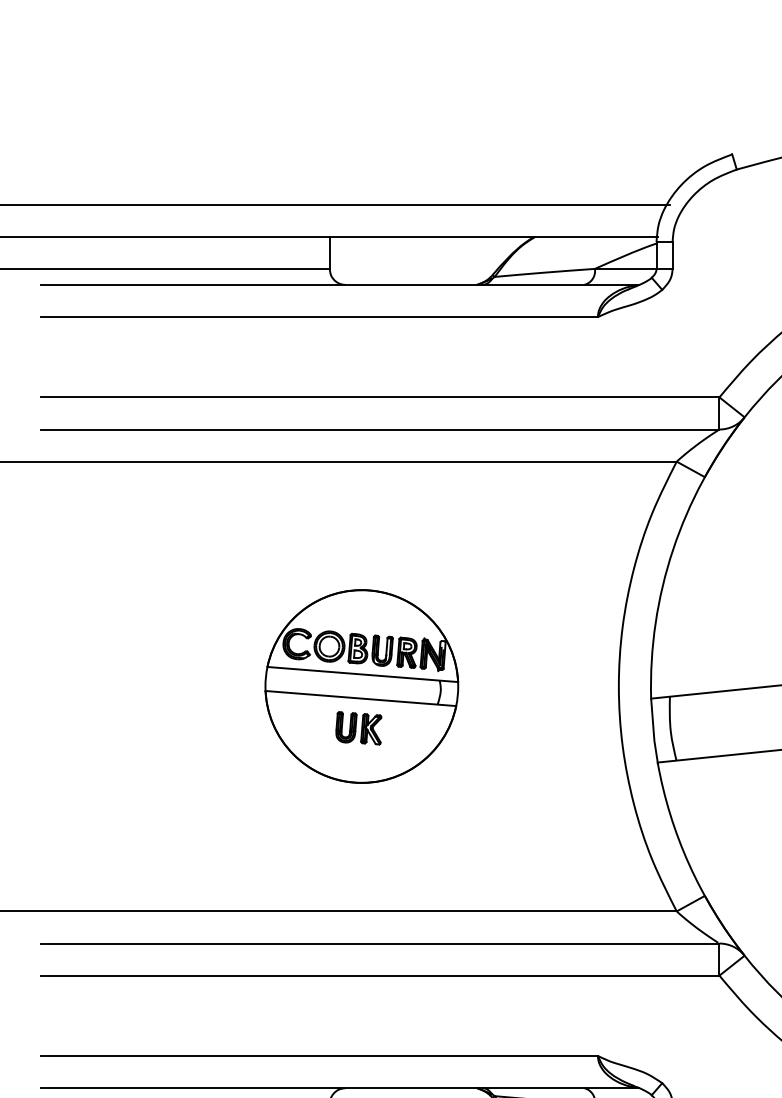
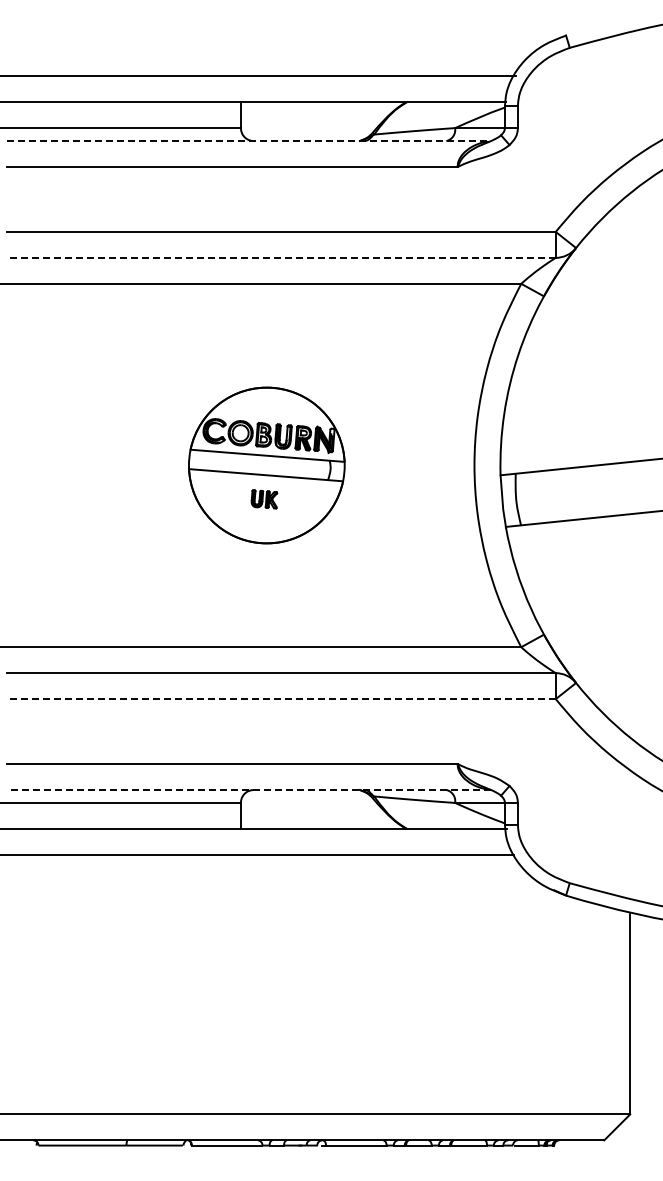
line: (340, 285) -> (249, 141), solid -> dashed
line: (379, 429) -> (281, 257), solid -> dashed
part: (358, 728) -> (264, 499), size x0.7
line: (379, 976) -> (281, 699), solid -> dashed
line: (340, 1087) -> (249, 789), solid -> dashed

